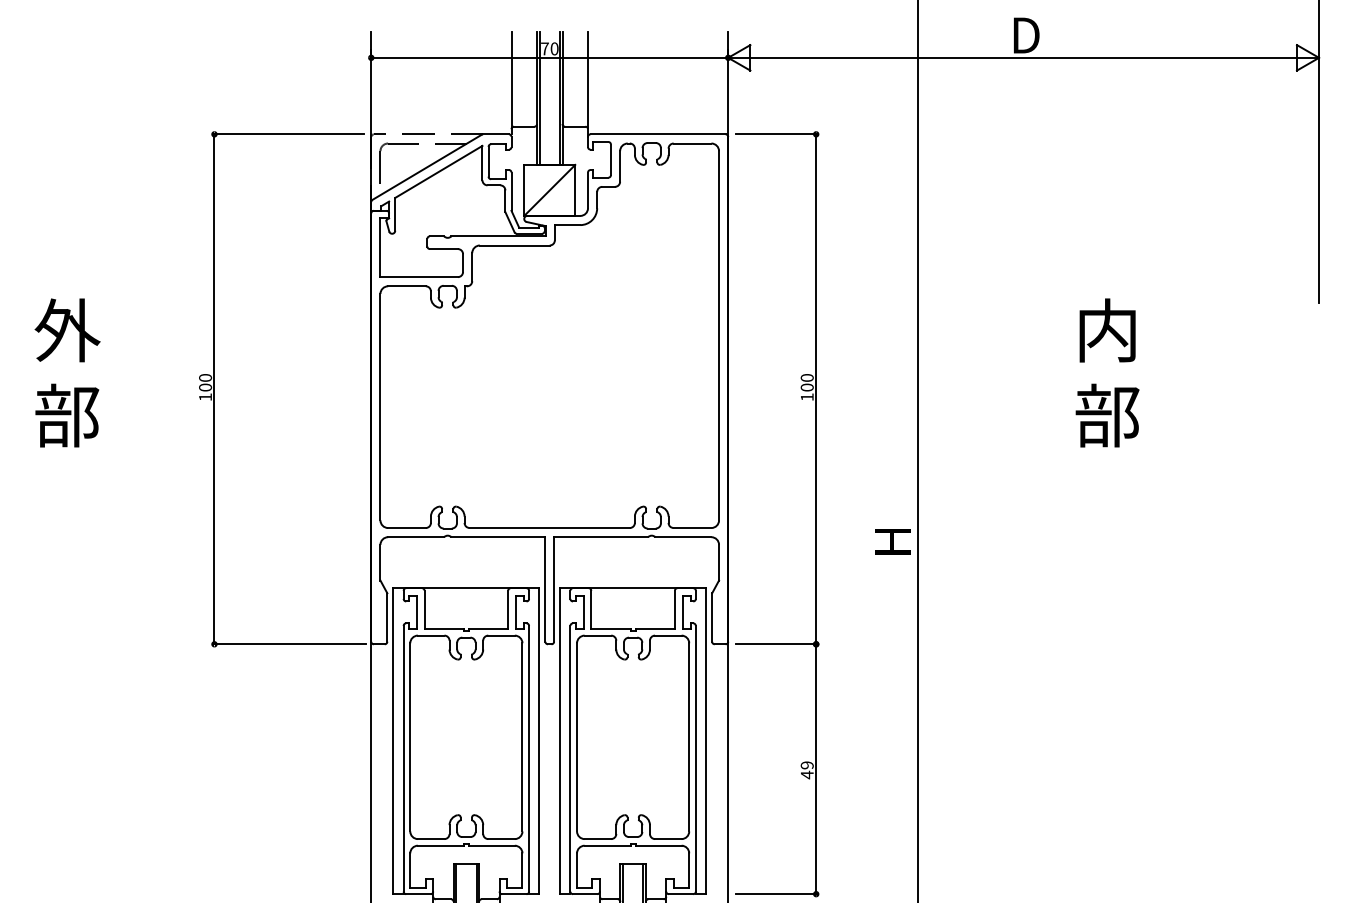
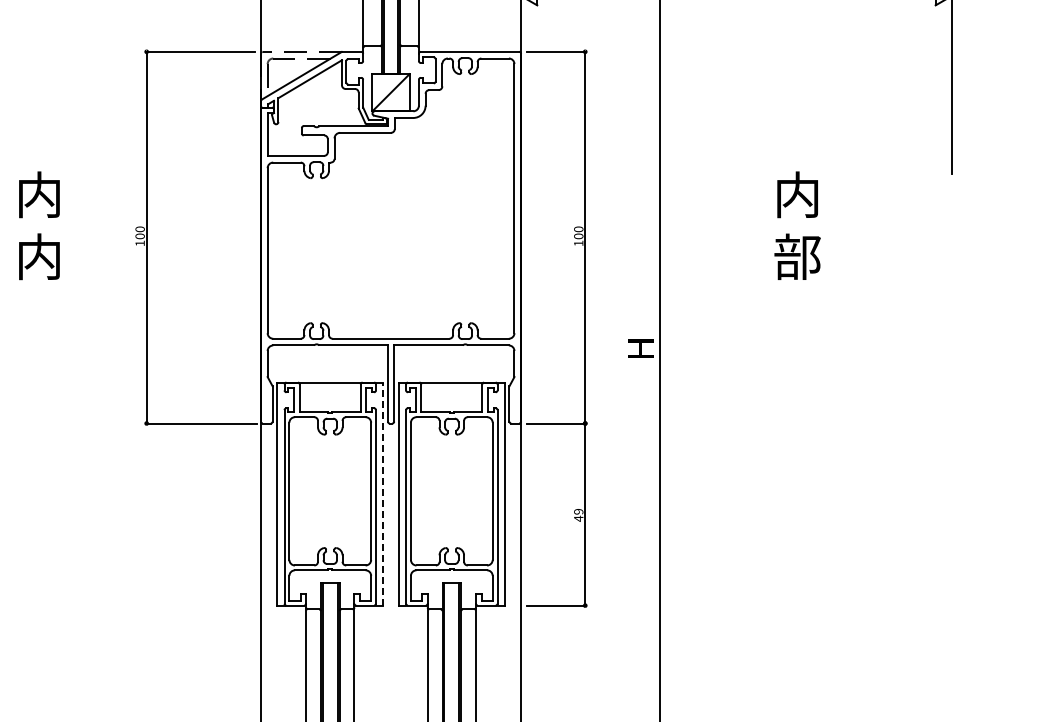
text: (67, 330) -> (39, 194), 外 -> 内
text: (67, 415) -> (39, 256), 部 -> 内
line: (539, 741) -> (383, 494), solid -> dashed

